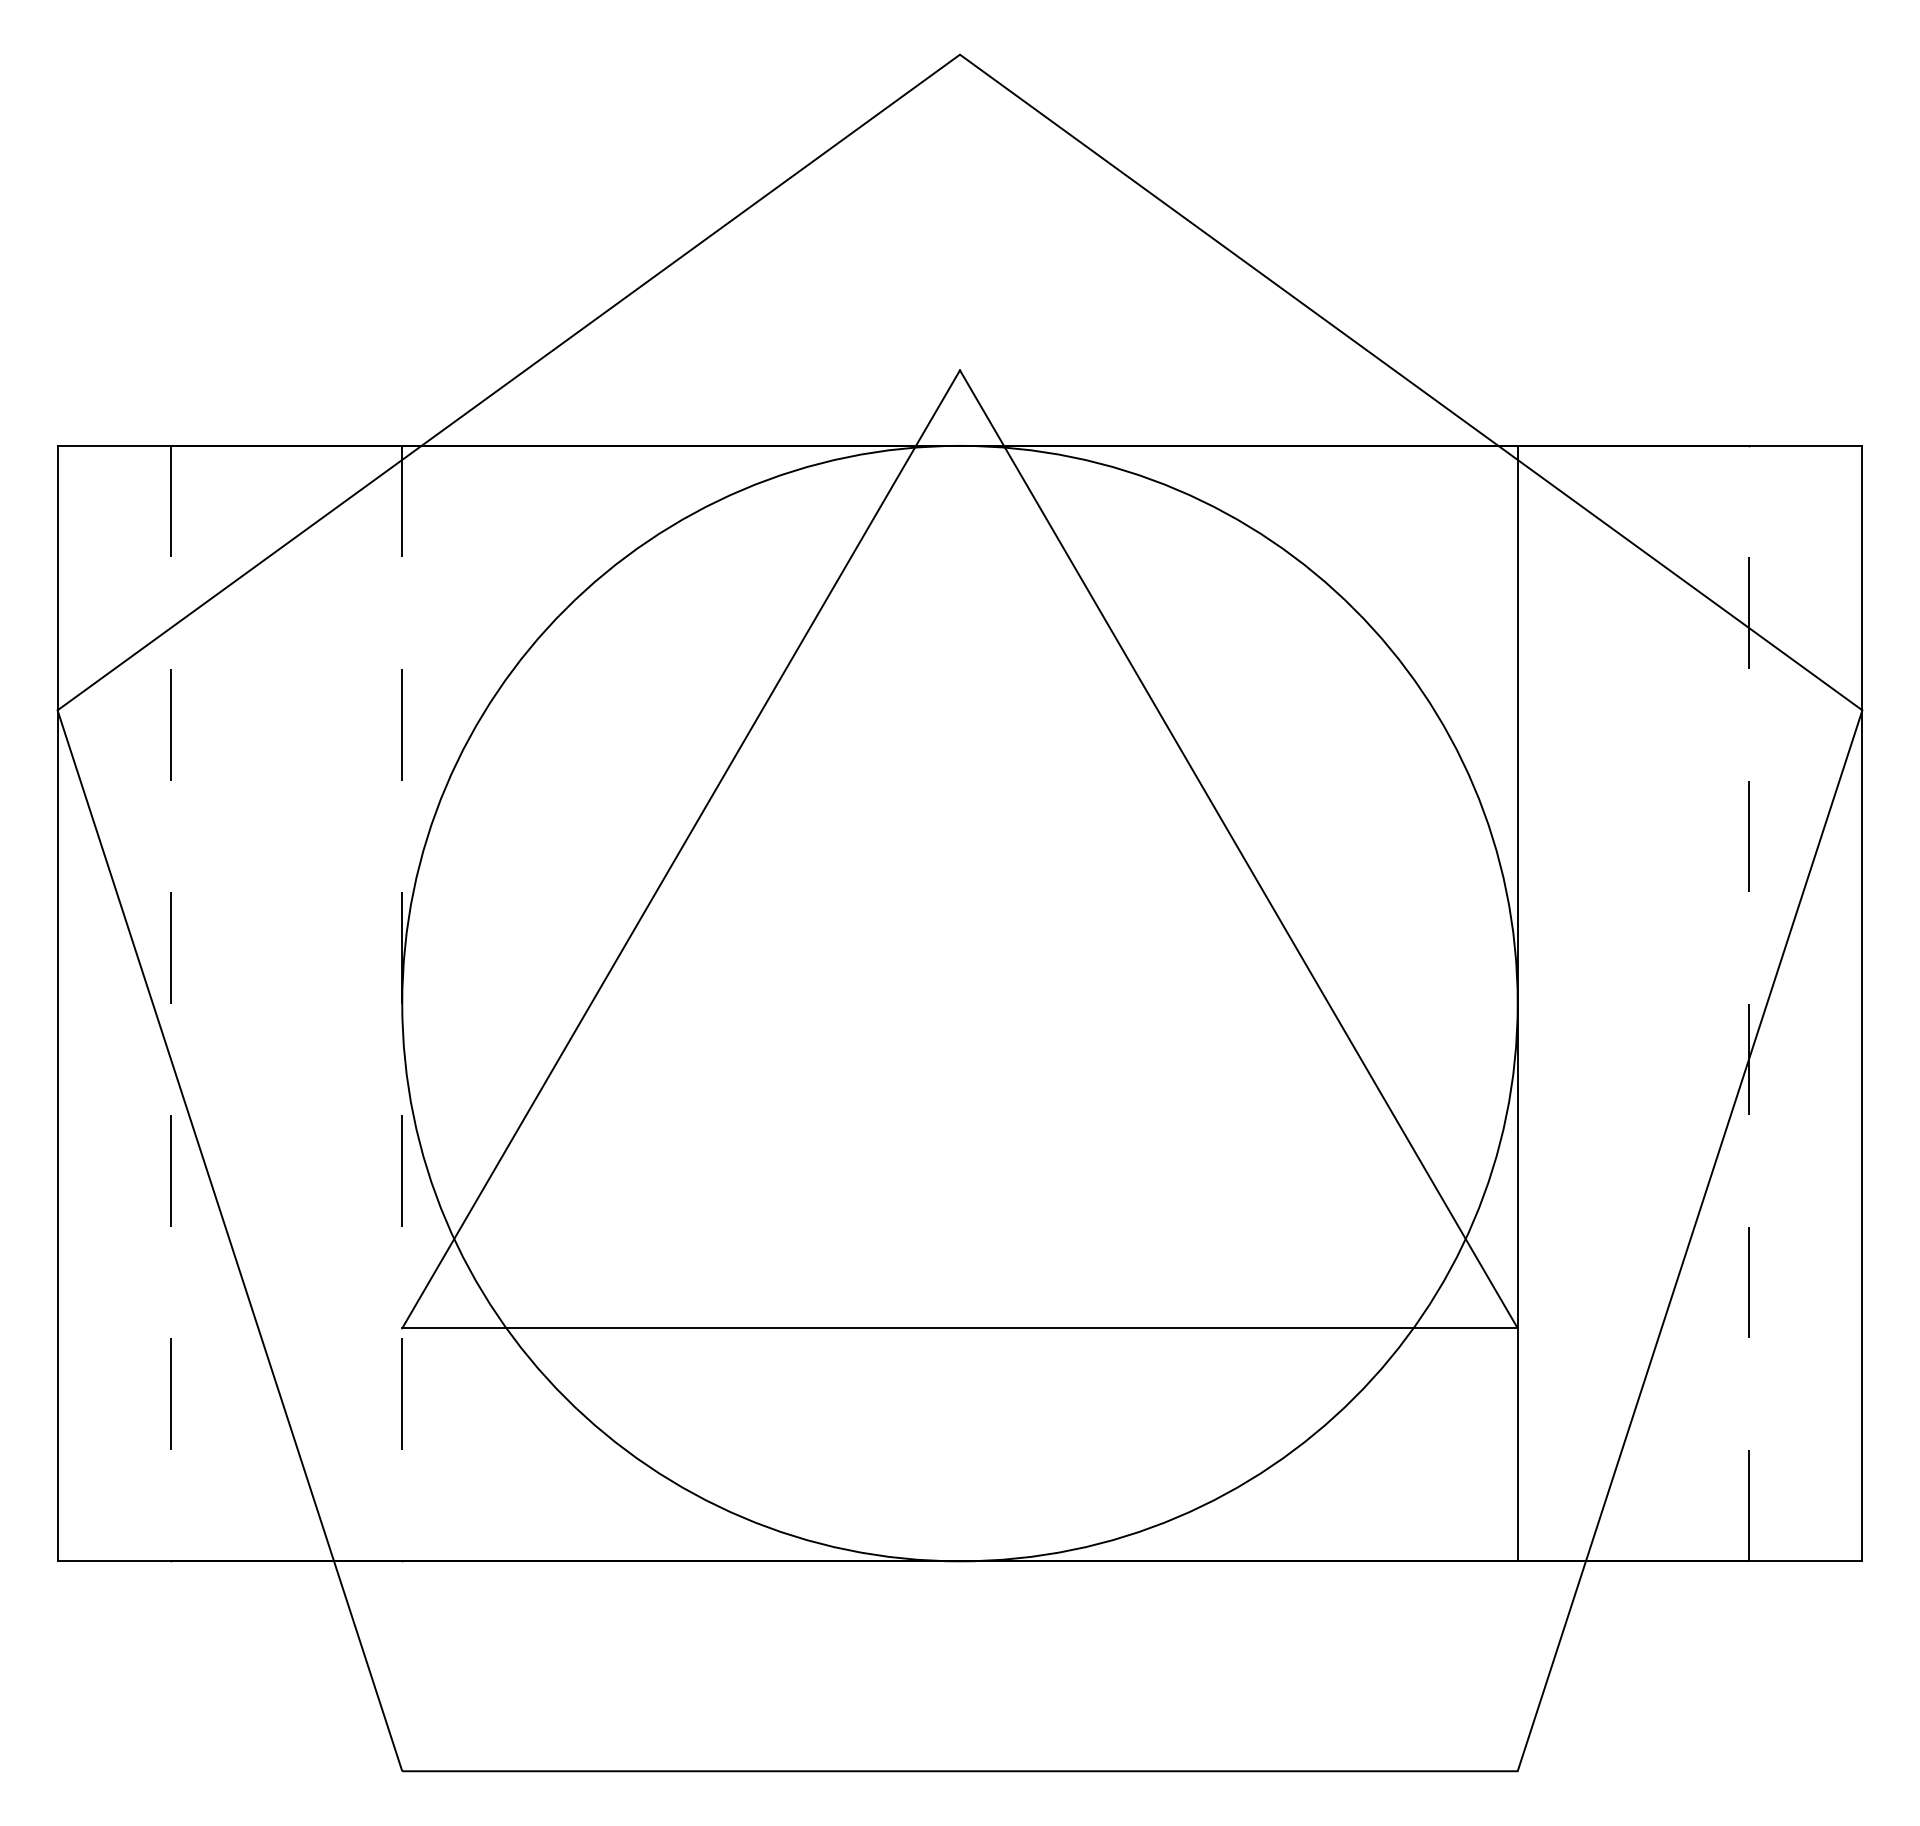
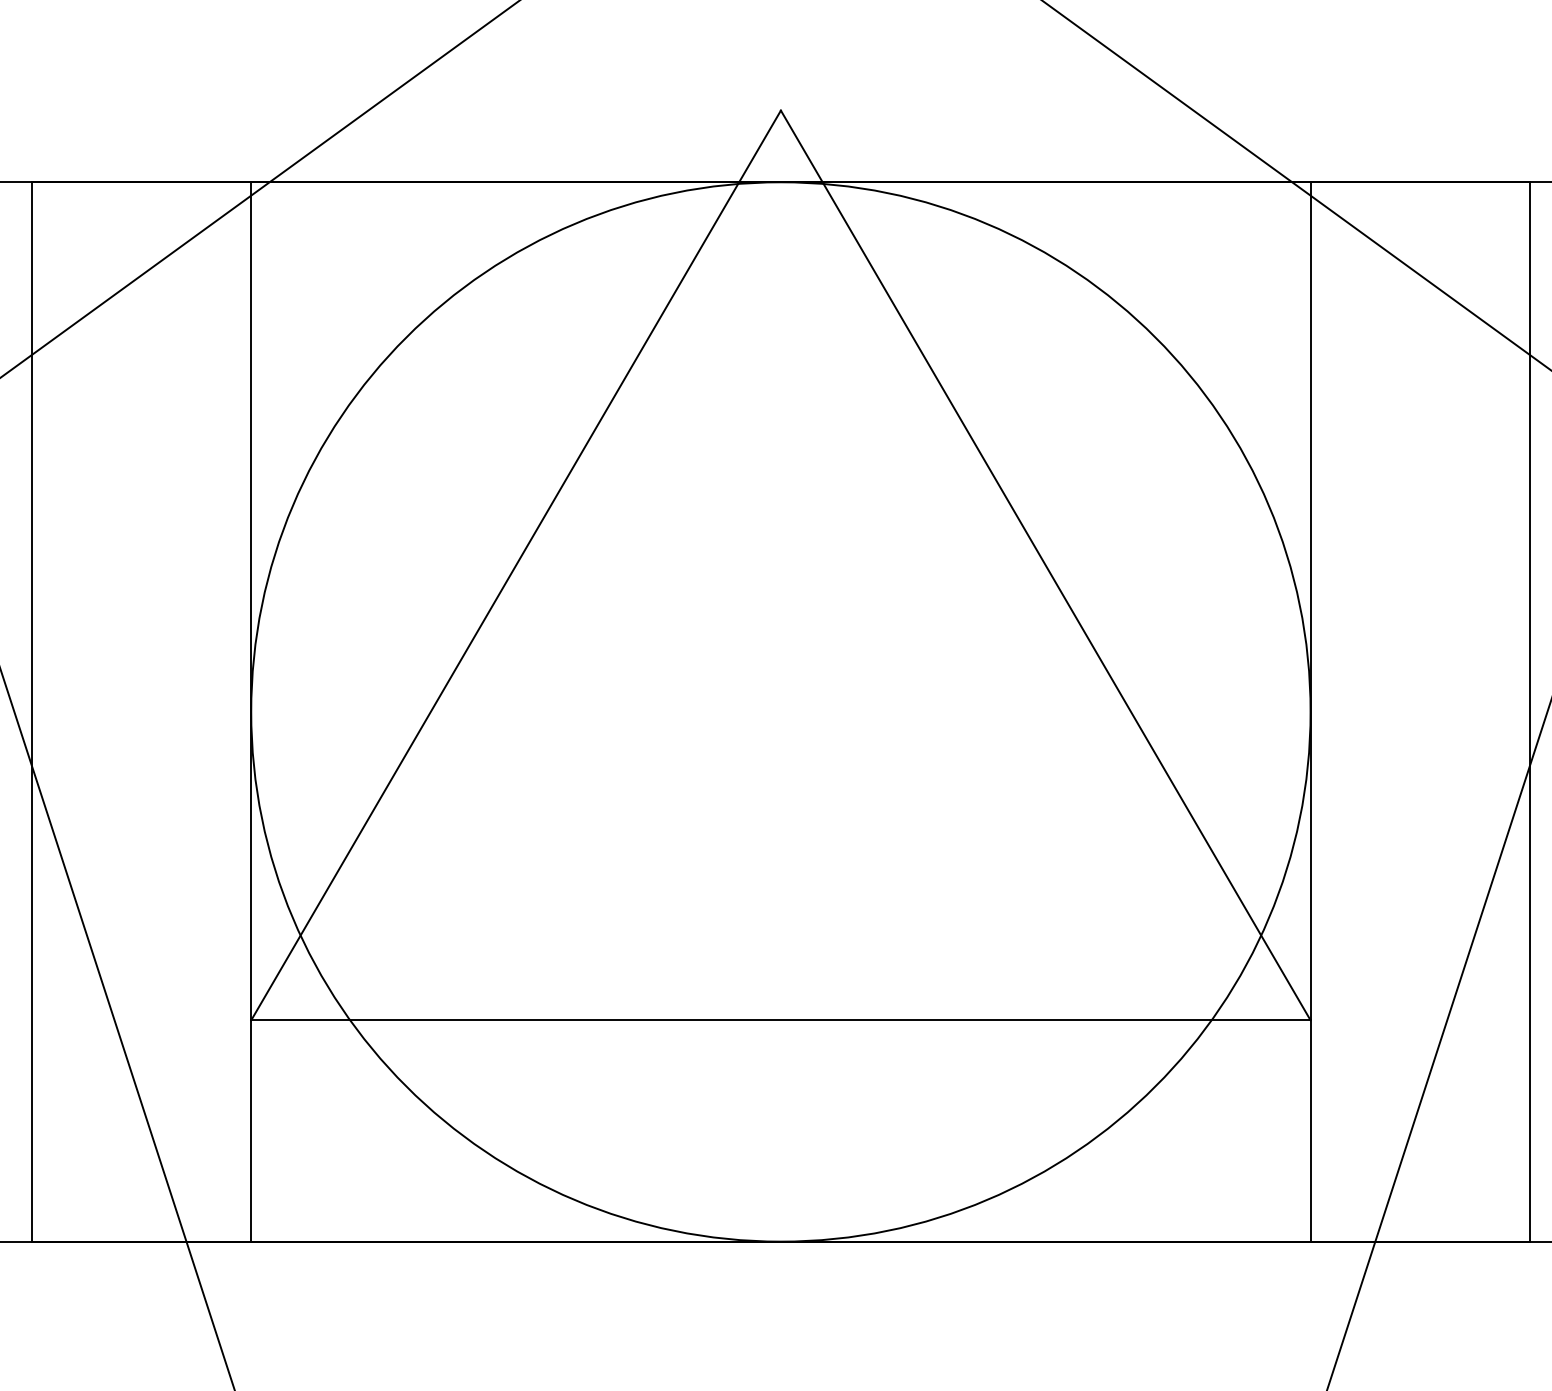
line: (171, 1003) -> (32, 711), dashed -> solid
line: (402, 1003) -> (251, 711), dashed -> solid
line: (1748, 1003) -> (1529, 711), dashed -> solid

